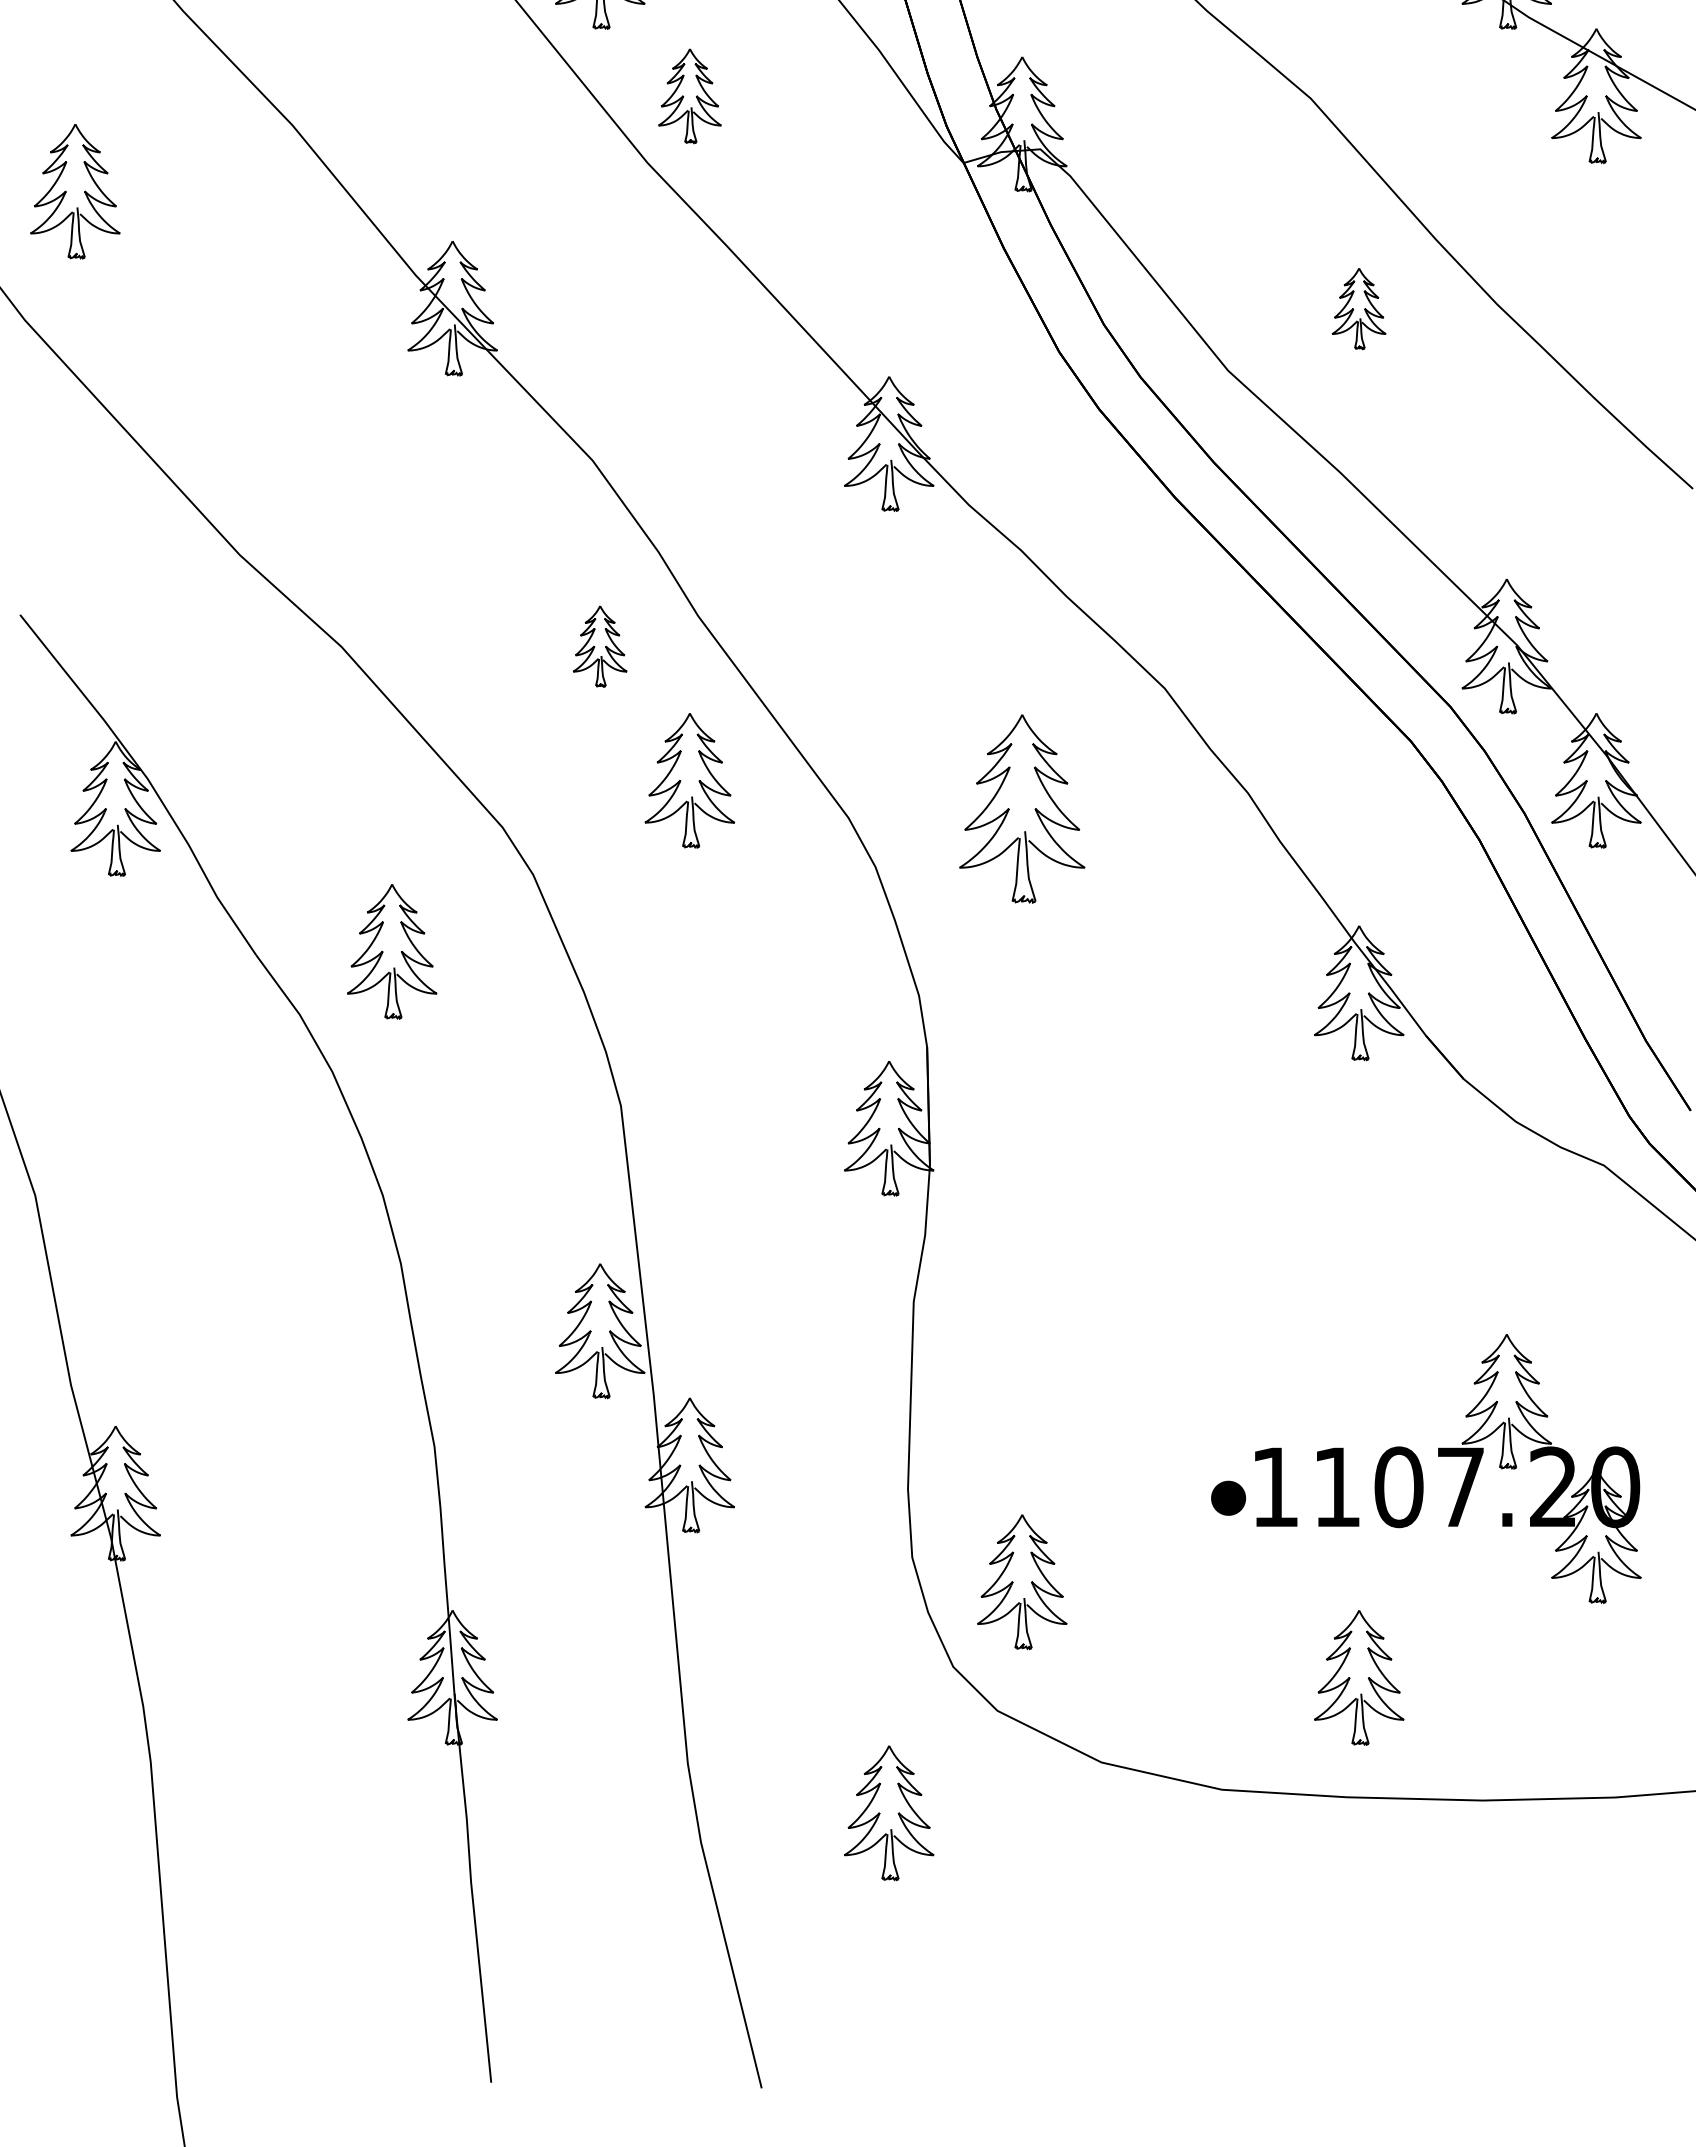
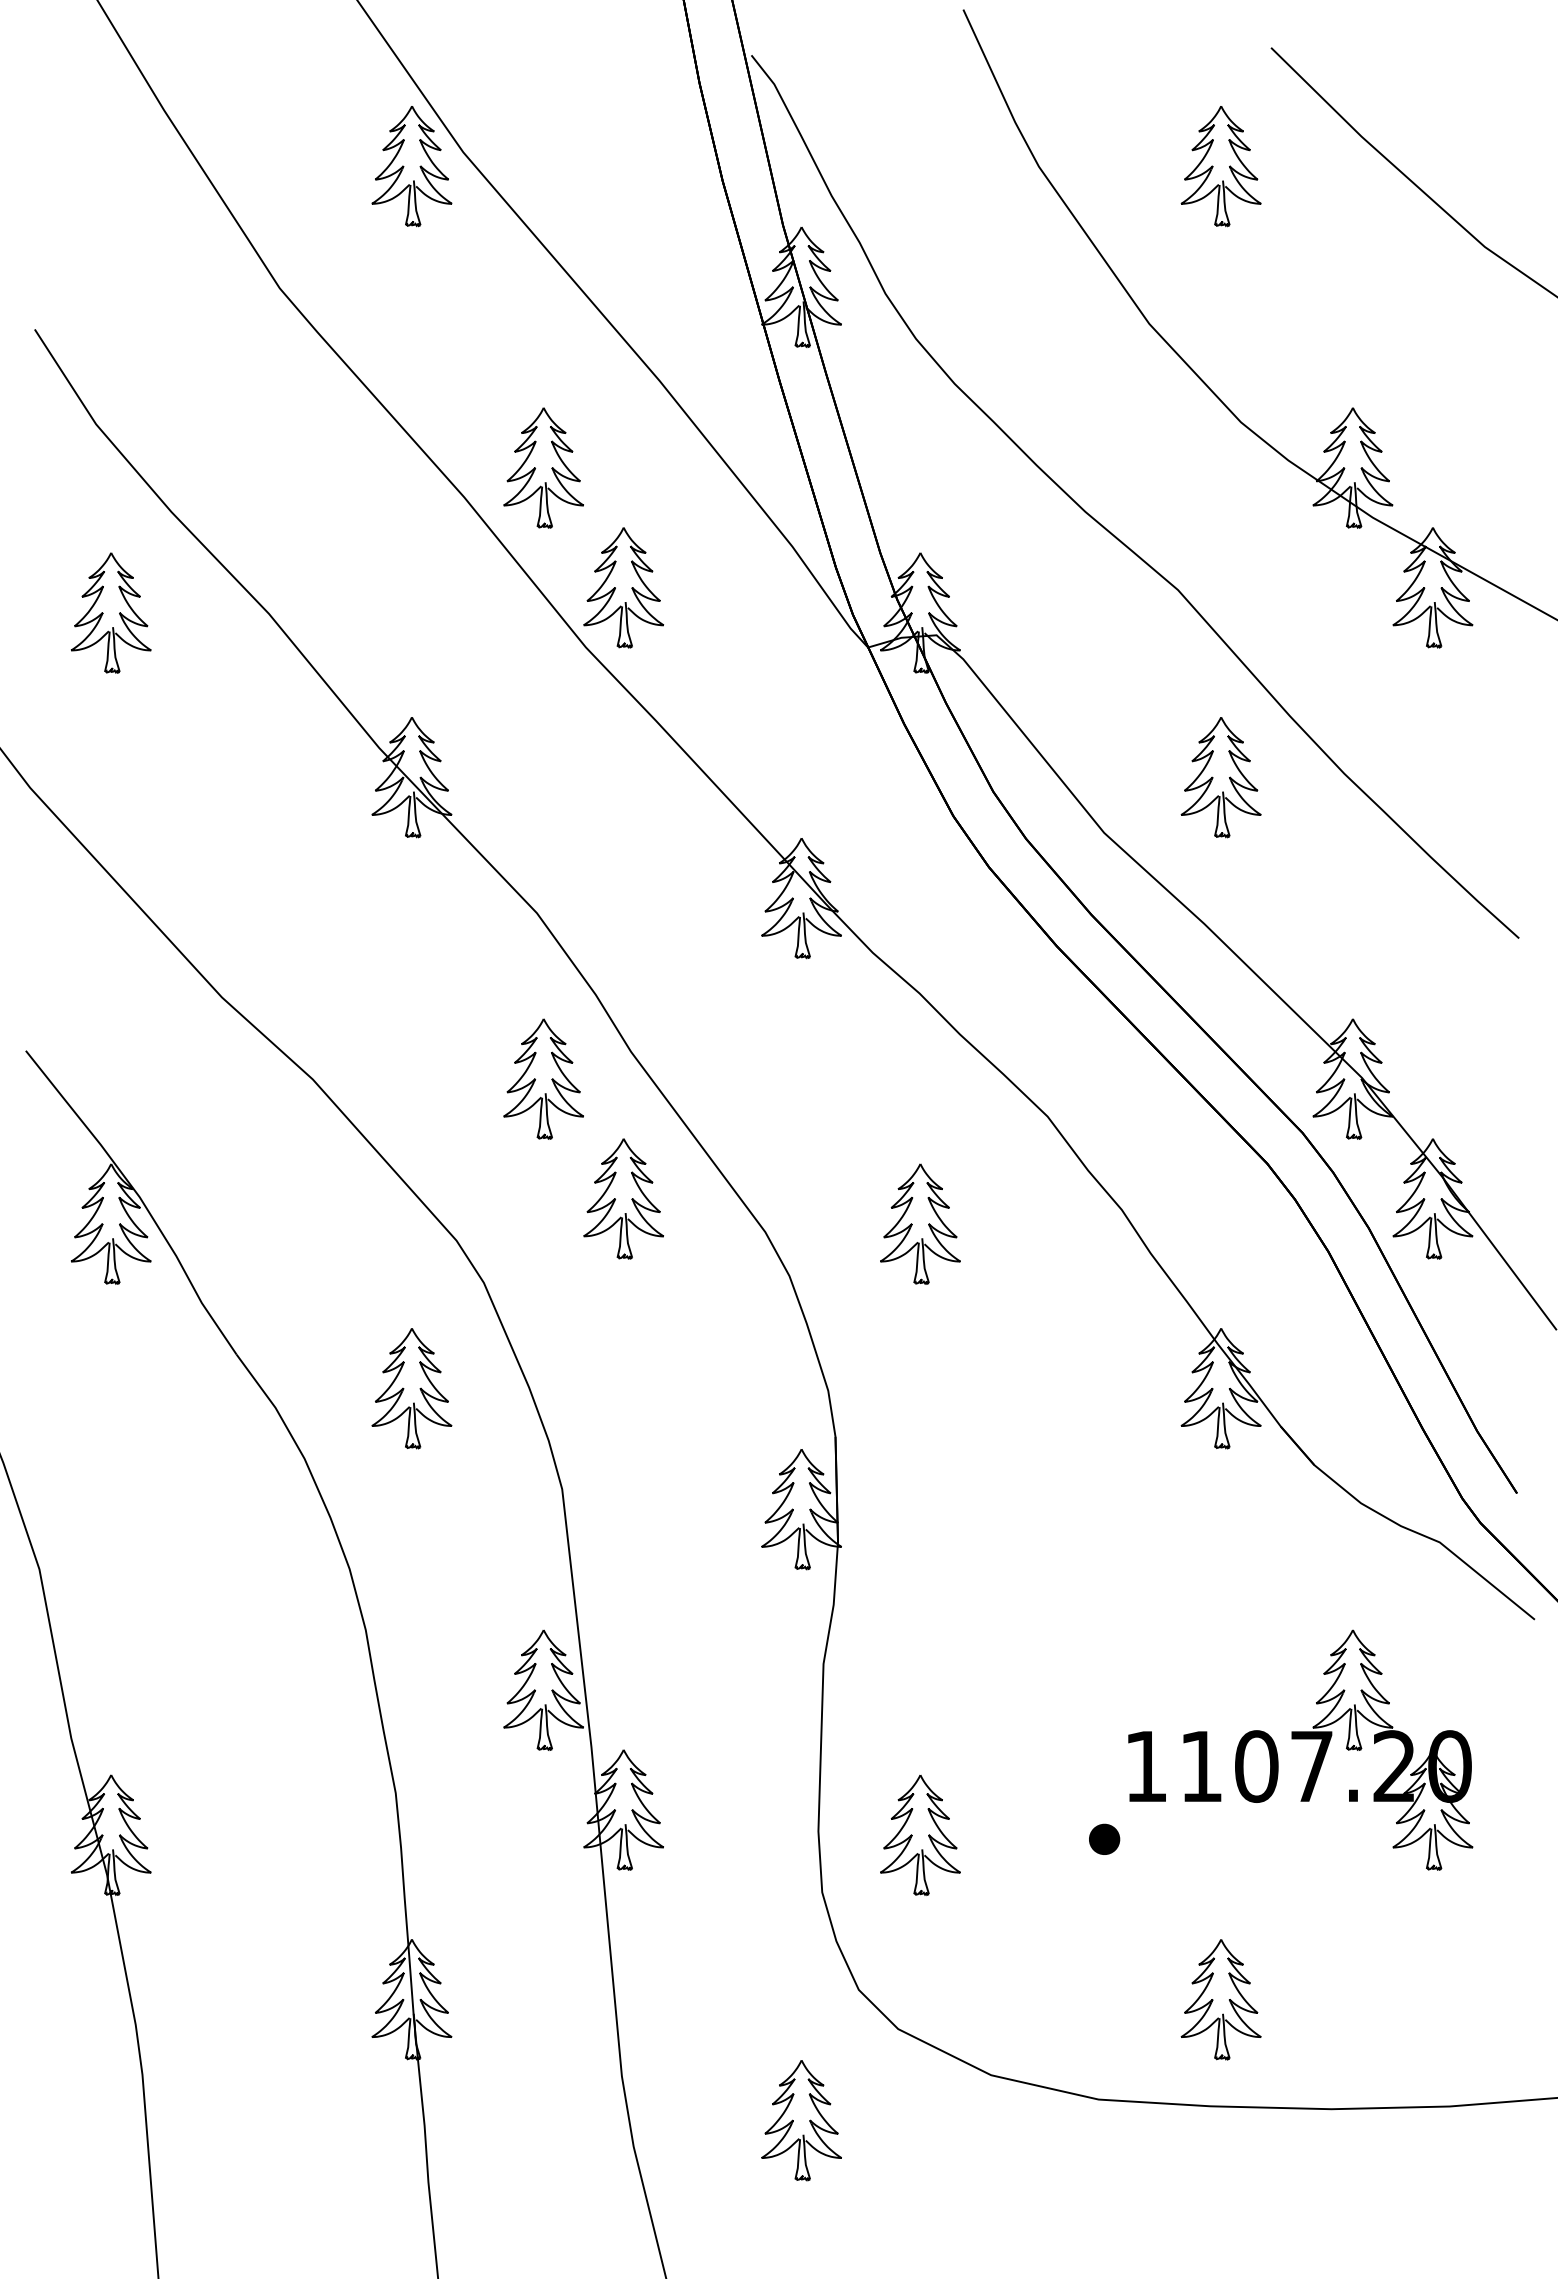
part: (689, 95) -> (623, 587), size x1.43
part: (75, 191) -> (111, 612), moved
part: (1358, 308) -> (1220, 777), size x1.67
part: (600, 645) -> (543, 1078), size x1.67
part: (1022, 808) -> (920, 1223), size x0.71
part: (391, 951) -> (411, 1388), moved
part: (1448, 1456) -> (1300, 1739), moved
part: (1022, 1582) -> (920, 1835), moved

